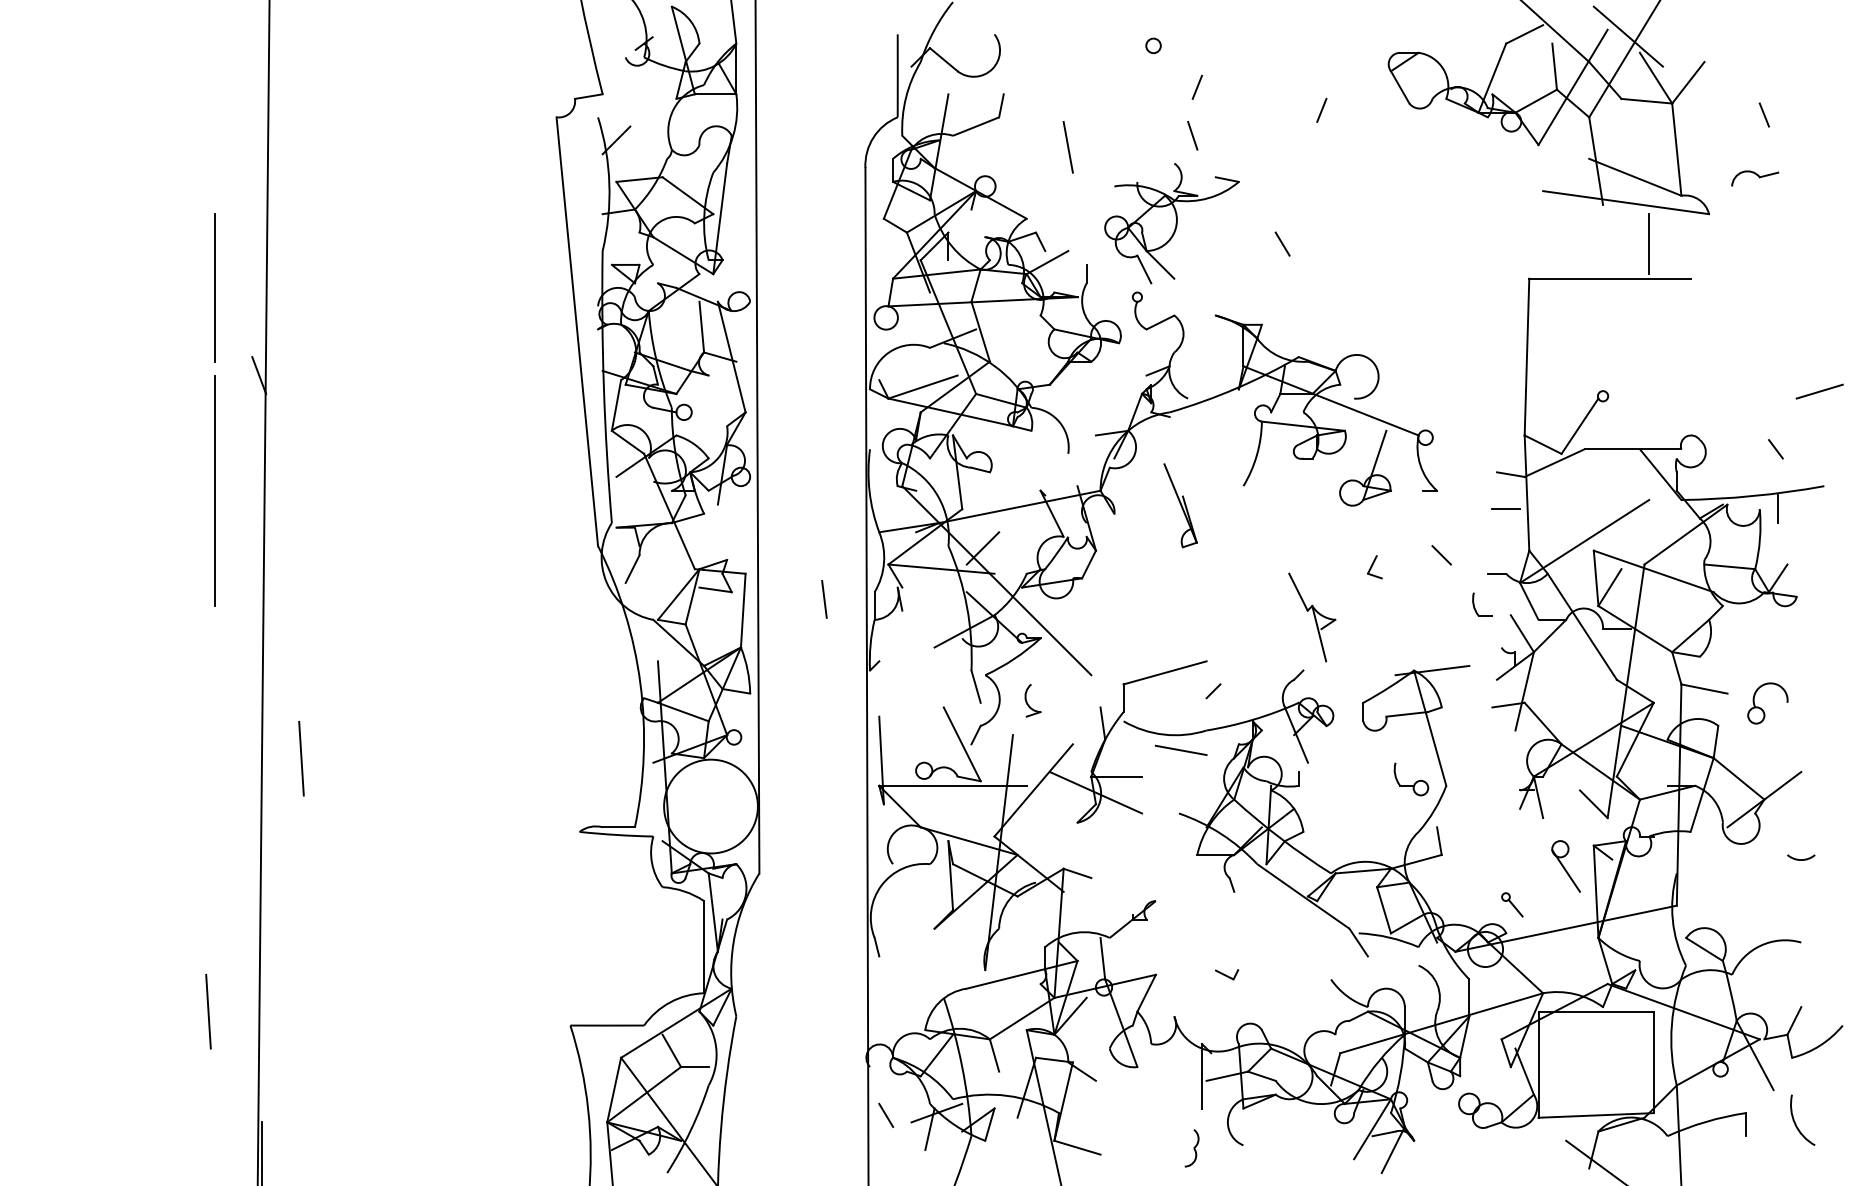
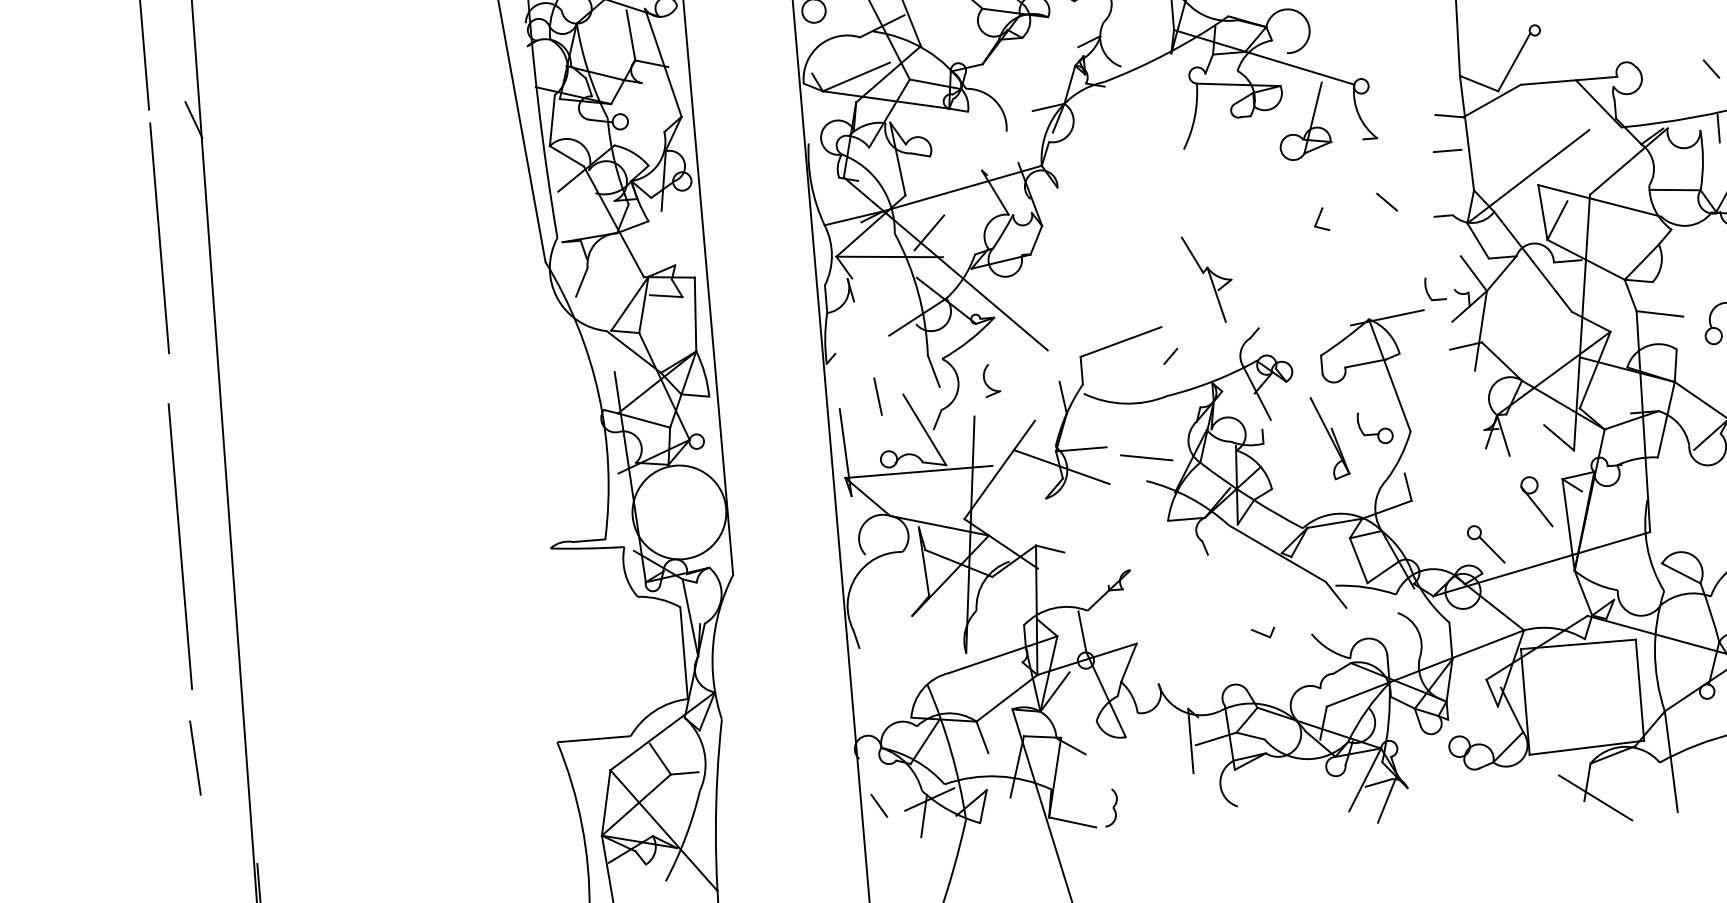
part: (1180, 505) -> (1330, 437), moved
line: (824, 599) -> (878, 396), moved
part: (1475, 607) -> (1428, 292), moved
part: (1312, 617) -> (1208, 279), moved
line: (1181, 749) -> (1146, 456), moved
line: (301, 758) -> (267, 498), removed
line: (210, 799) -> (180, 546), added
part: (1512, 904) -> (1486, 544), size x1.67
part: (1227, 974) -> (1263, 632), moved
part: (1191, 1148) -> (1110, 808), moved

